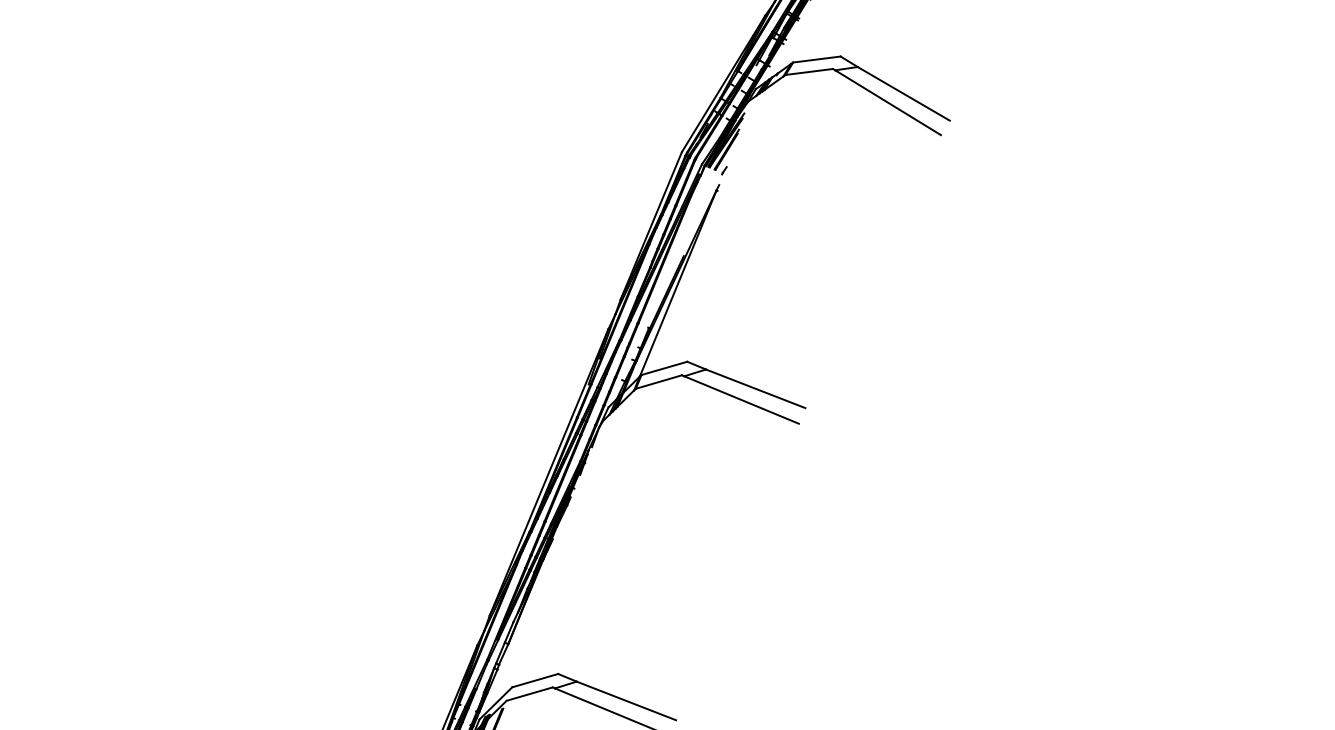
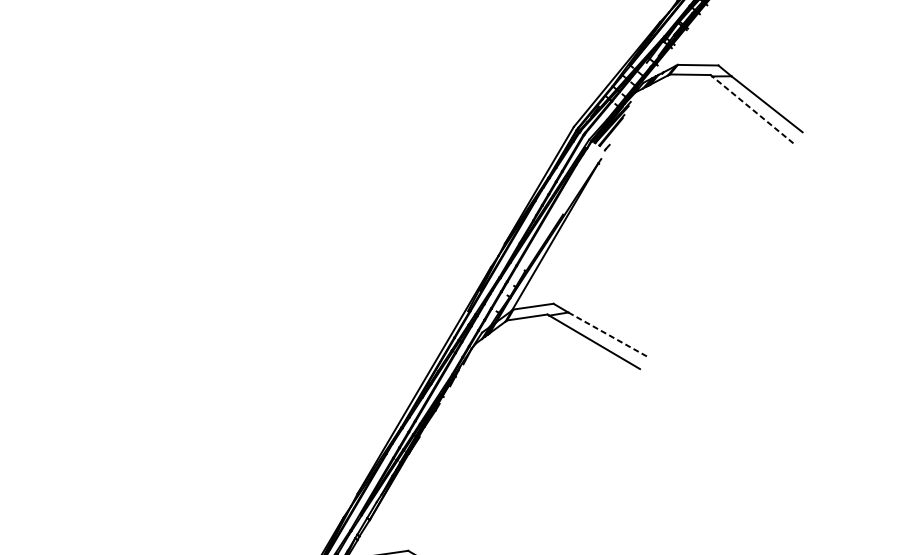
line: (887, 102) -> (752, 109), solid -> dashed
line: (756, 389) -> (608, 335), solid -> dashed

